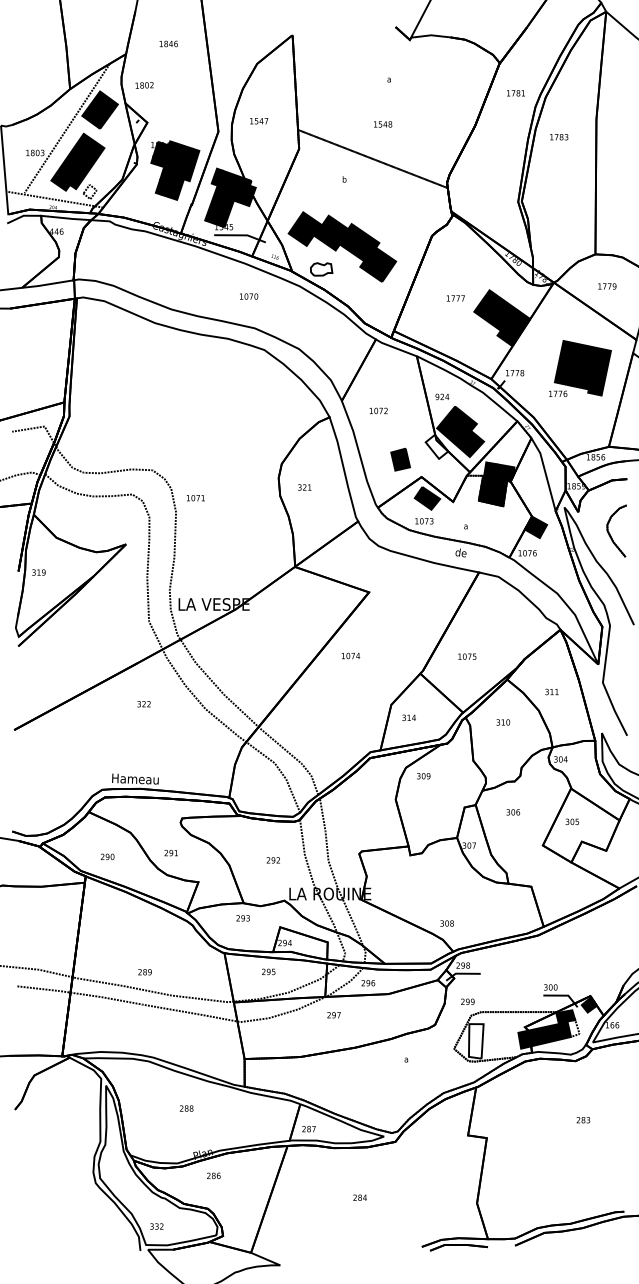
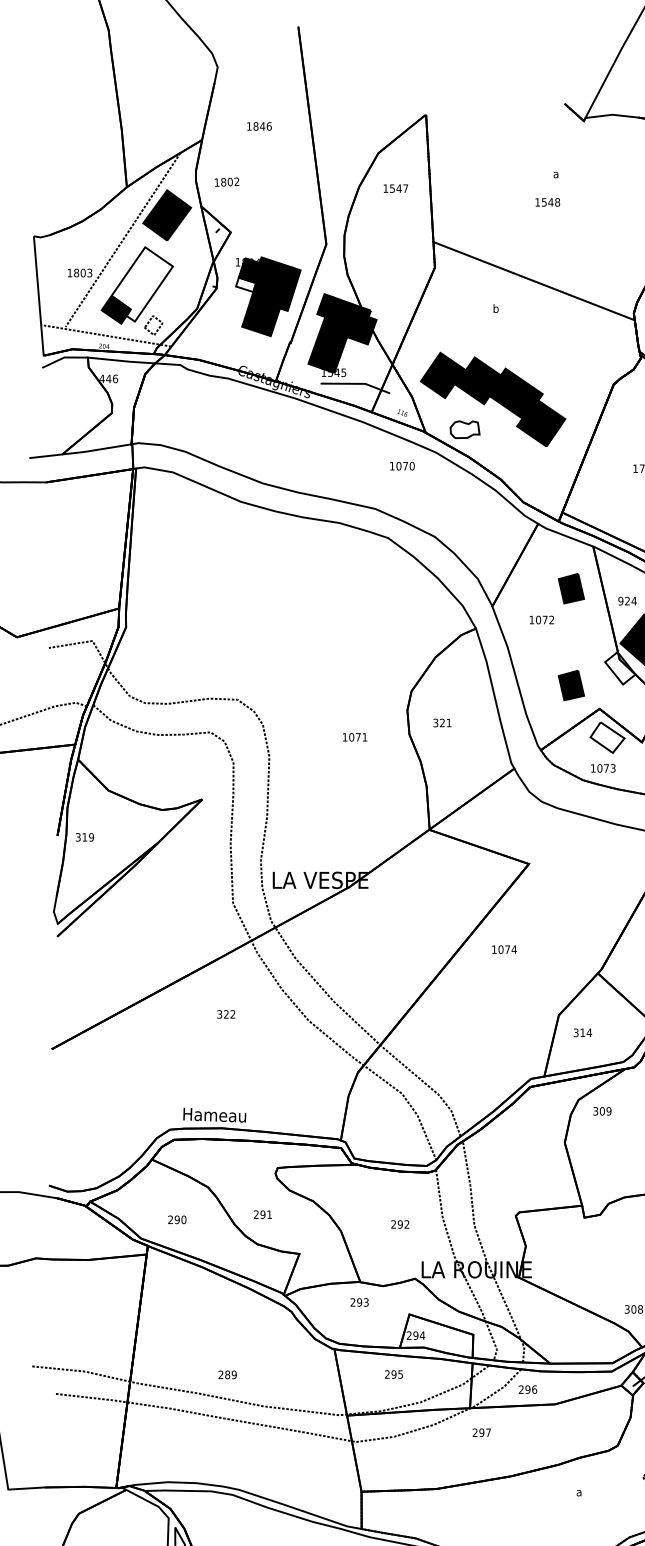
text: (259, 121) -> (396, 189), moved
text: (383, 124) -> (548, 202), moved
fill: (81, 161) -> (142, 284), removed
fill: (158, 161) -> (245, 284), removed
text: (249, 296) -> (403, 466), moved
part: (400, 387) -> (571, 588), added
text: (195, 498) -> (354, 737), moved
fill: (427, 498) -> (607, 737), removed

